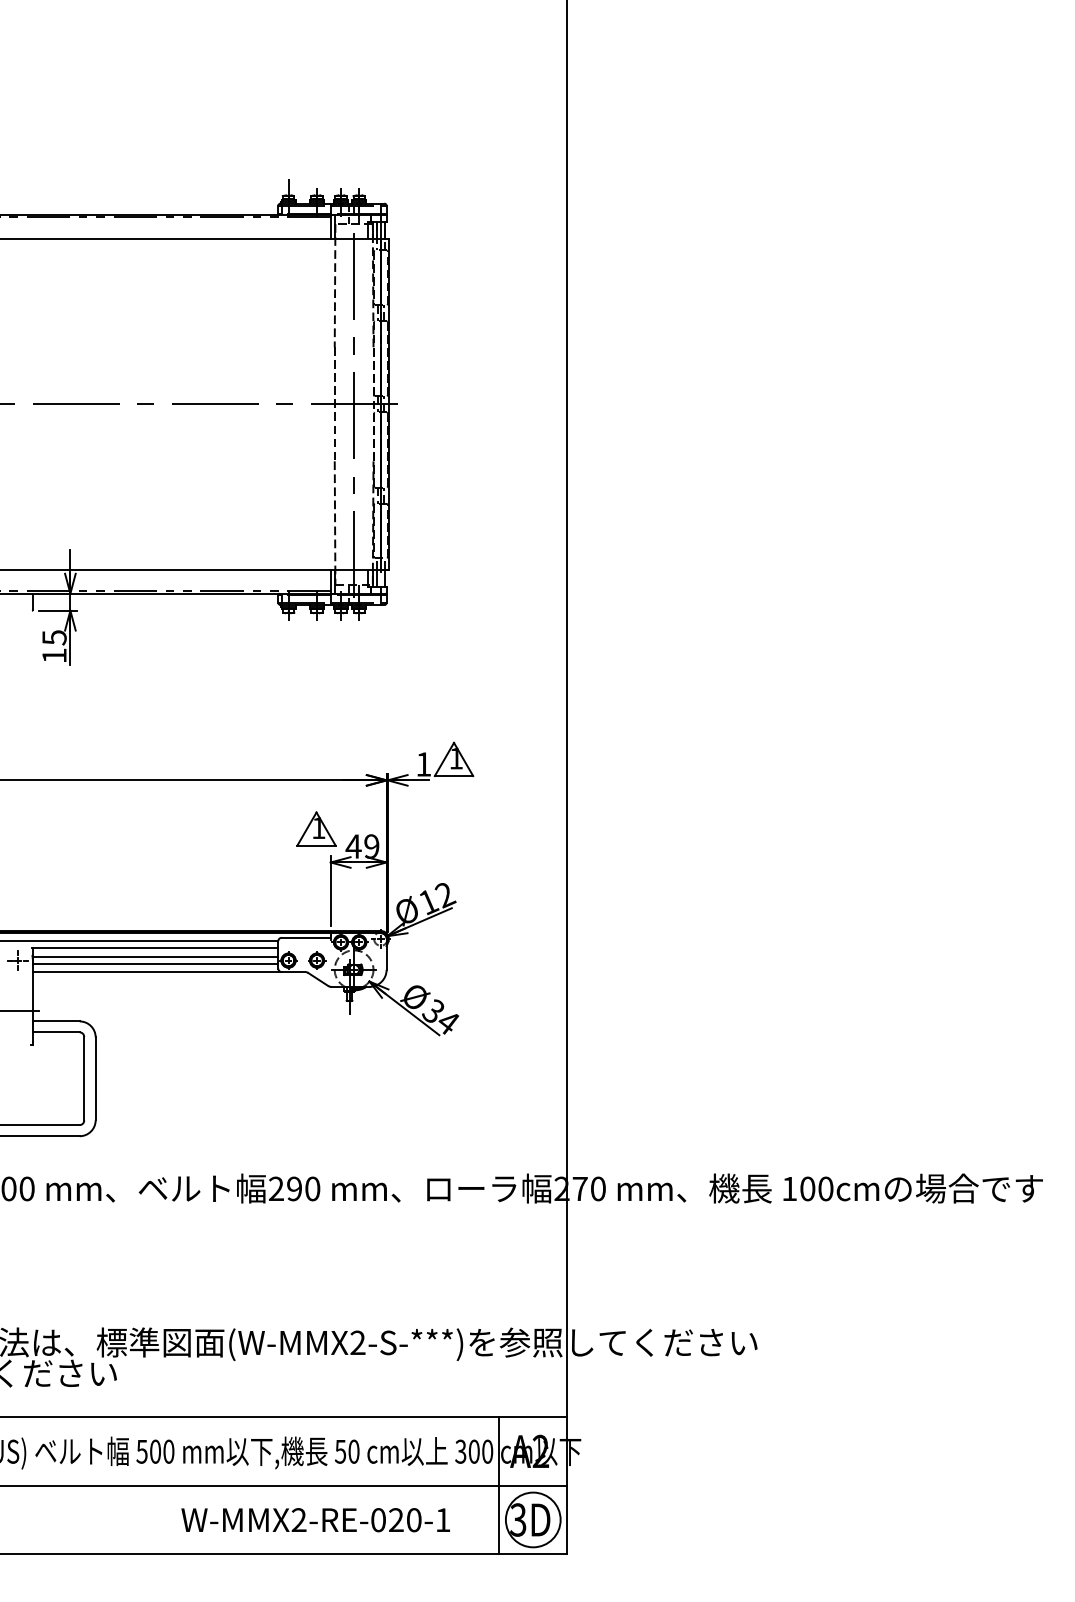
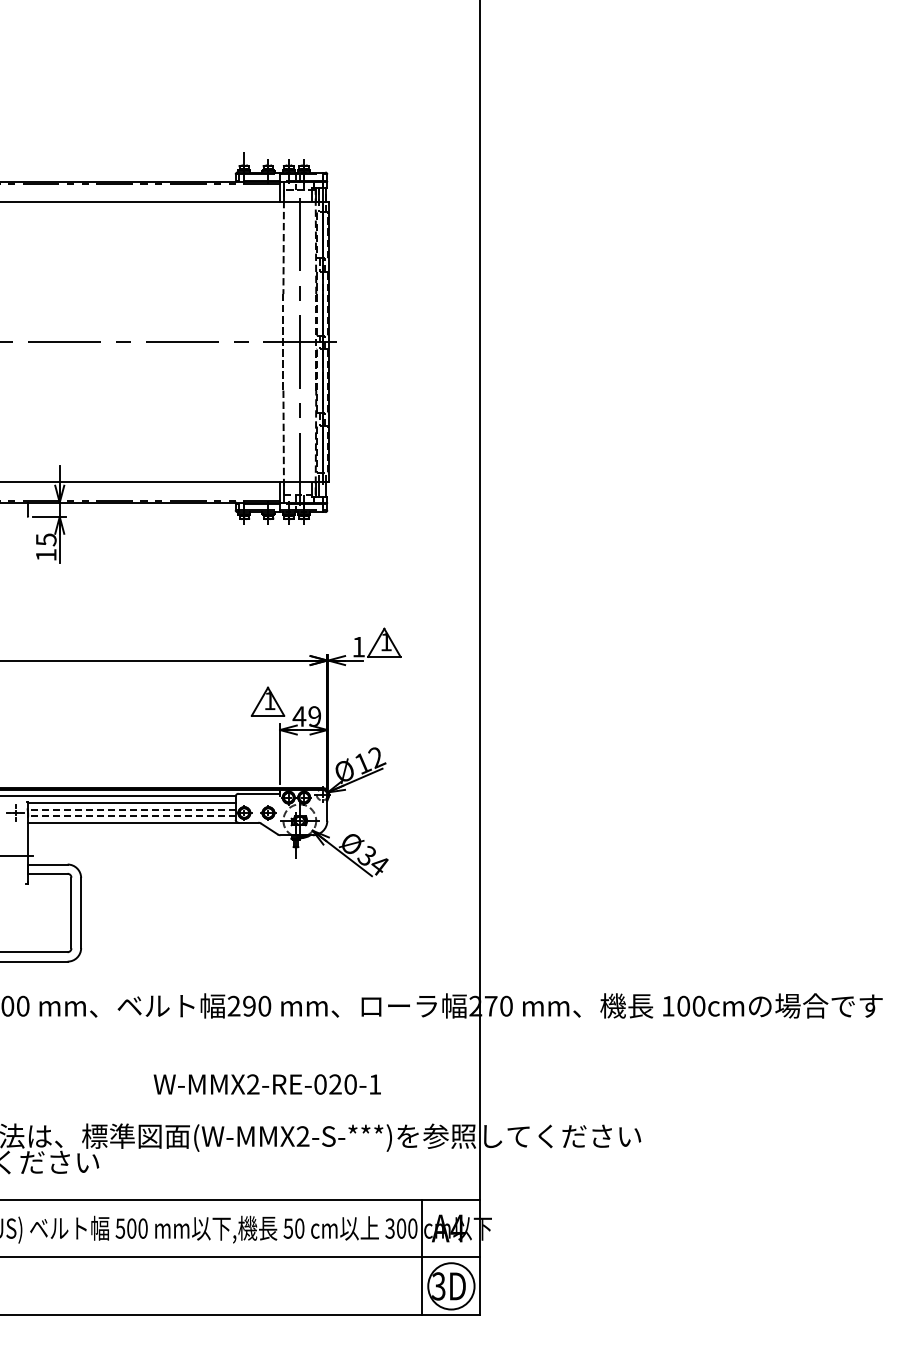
line: (155, 956) -> (131, 809), solid -> dashed
line: (155, 964) -> (131, 816), solid -> dashed
text: (540, 1451) -> (457, 1228), A2 -> A4
text: (314, 1520) -> (266, 1084), moved

